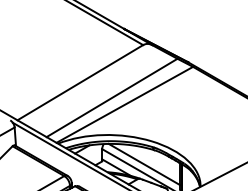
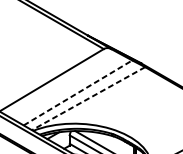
line: (112, 97) -> (78, 92), solid -> dashed
line: (124, 105) -> (88, 99), solid -> dashed

